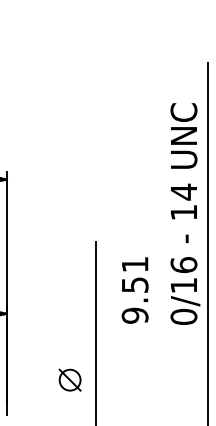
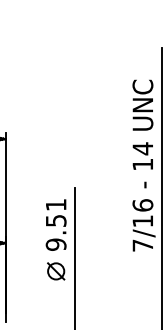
text: (134, 290) -> (55, 225), moved
text: (183, 316) -> (142, 245), 0/16 -> 7/16
part: (69, 379) -> (55, 270), moved

